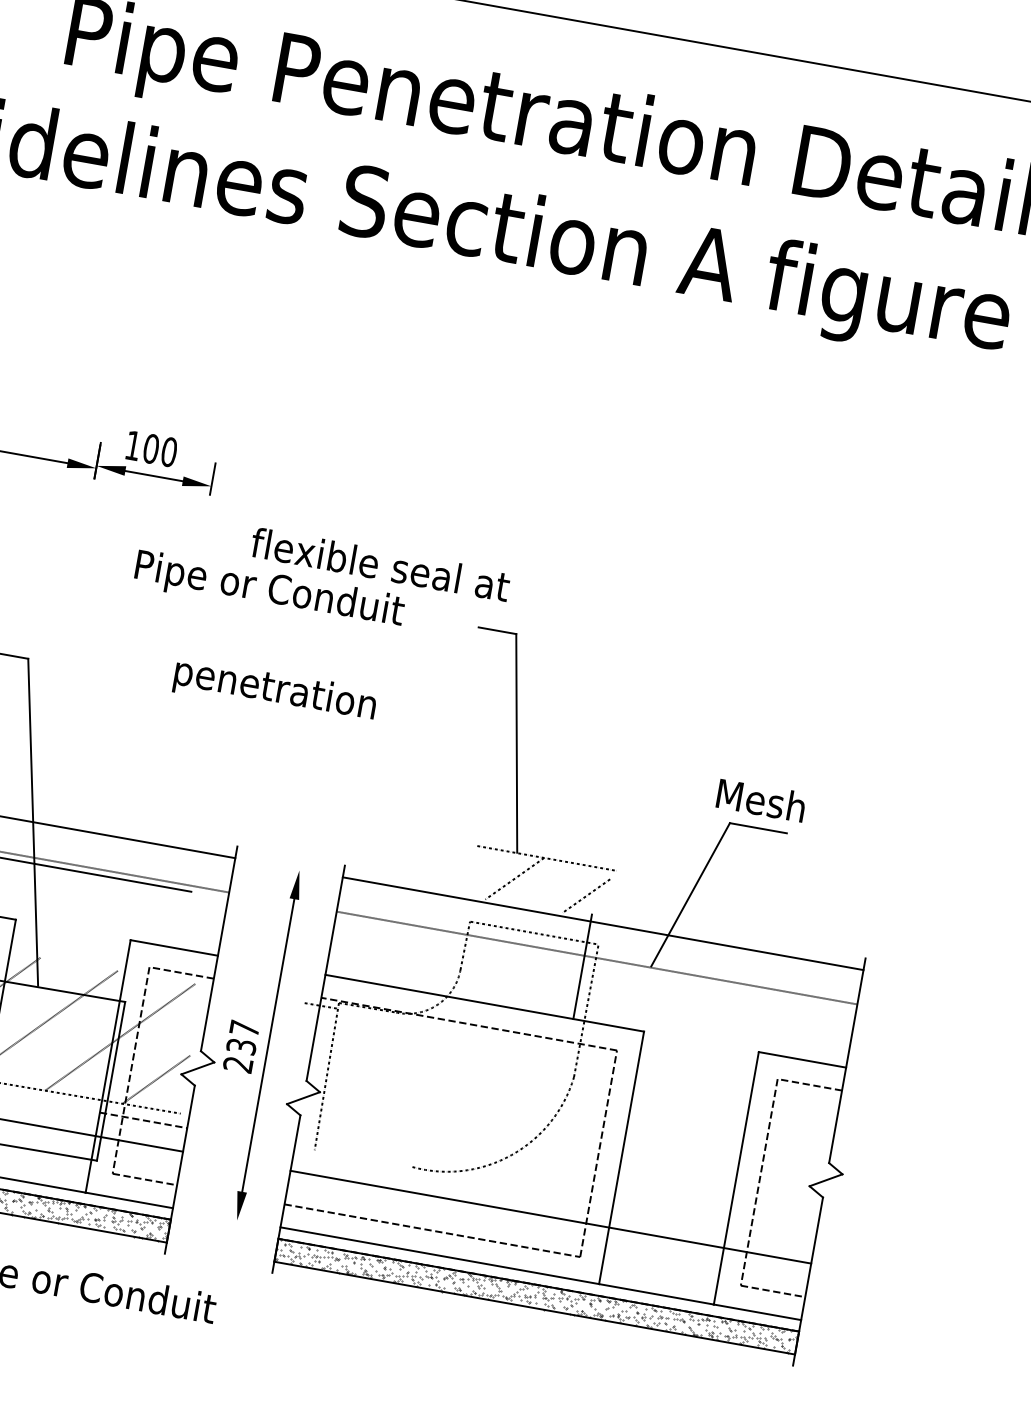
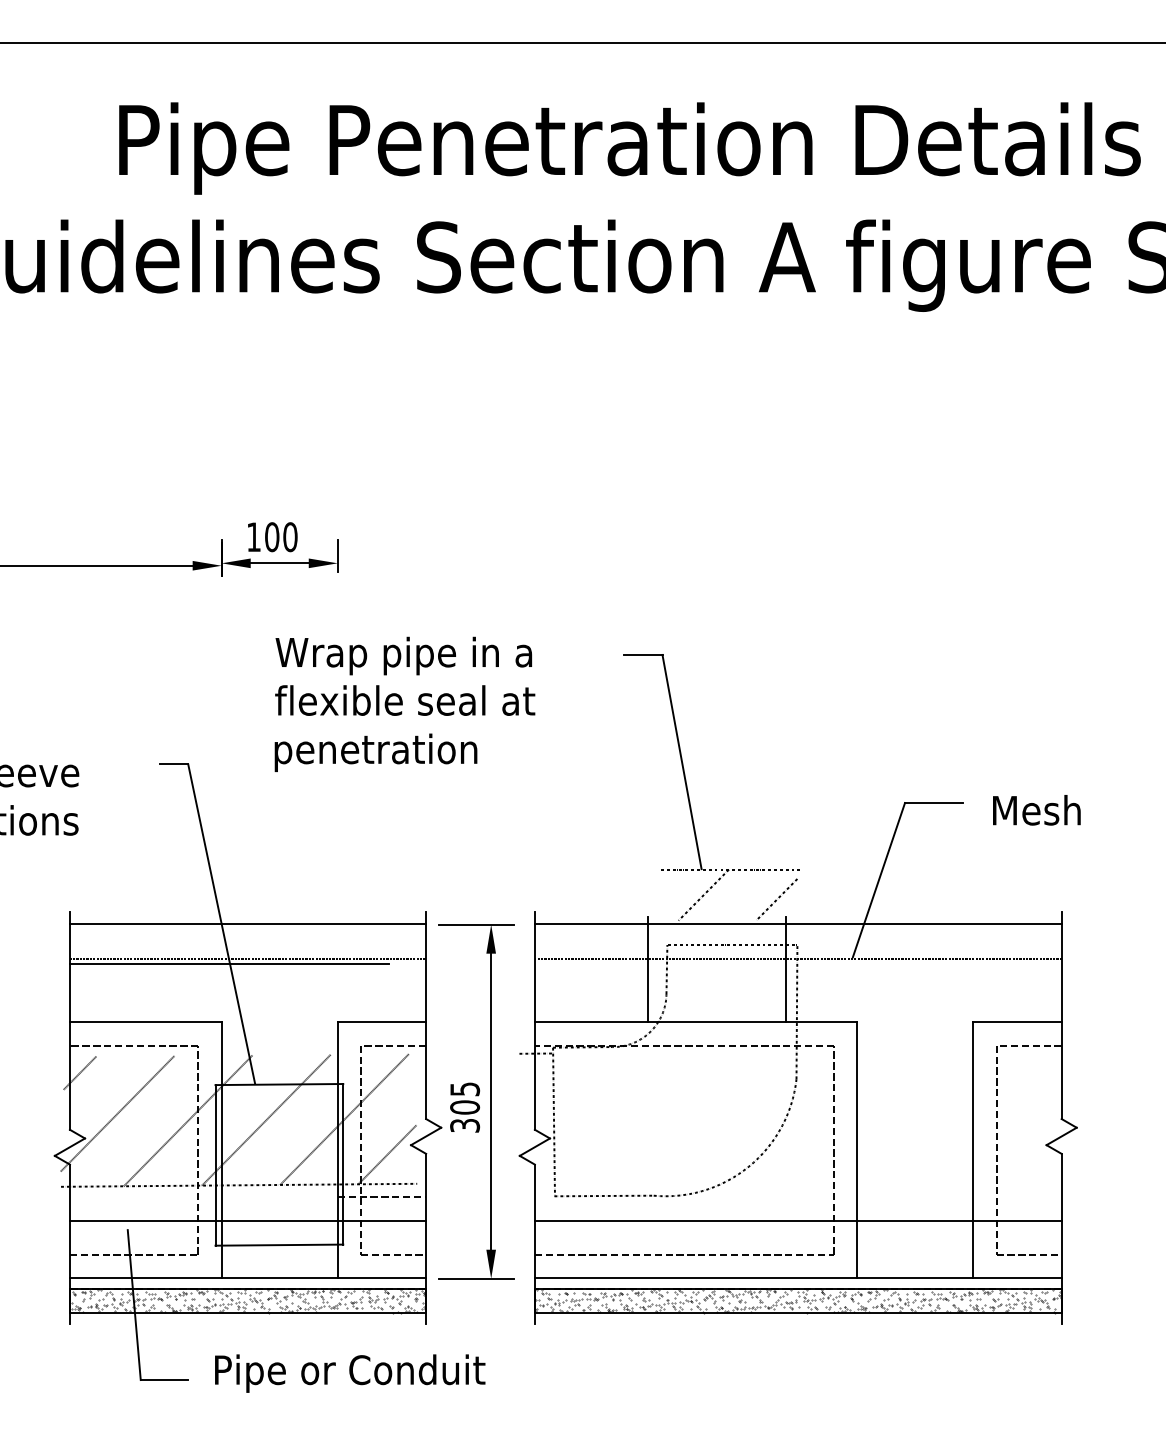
text: (380, 564) -> (405, 700), moved
text: (268, 590) -> (411, 655), Pipe or Conduit -> Wrap pipe in a
text: (274, 690) -> (375, 752), moved
text: (760, 800) -> (1036, 810), moved
line: (284, 867) -> (476, 924), added
line: (447, 942) -> (648, 969), added
text: (241, 1046) -> (465, 1107), 237 -> 305
line: (362, 1157) -> (603, 1195), added
line: (222, 1217) -> (476, 1278), added

